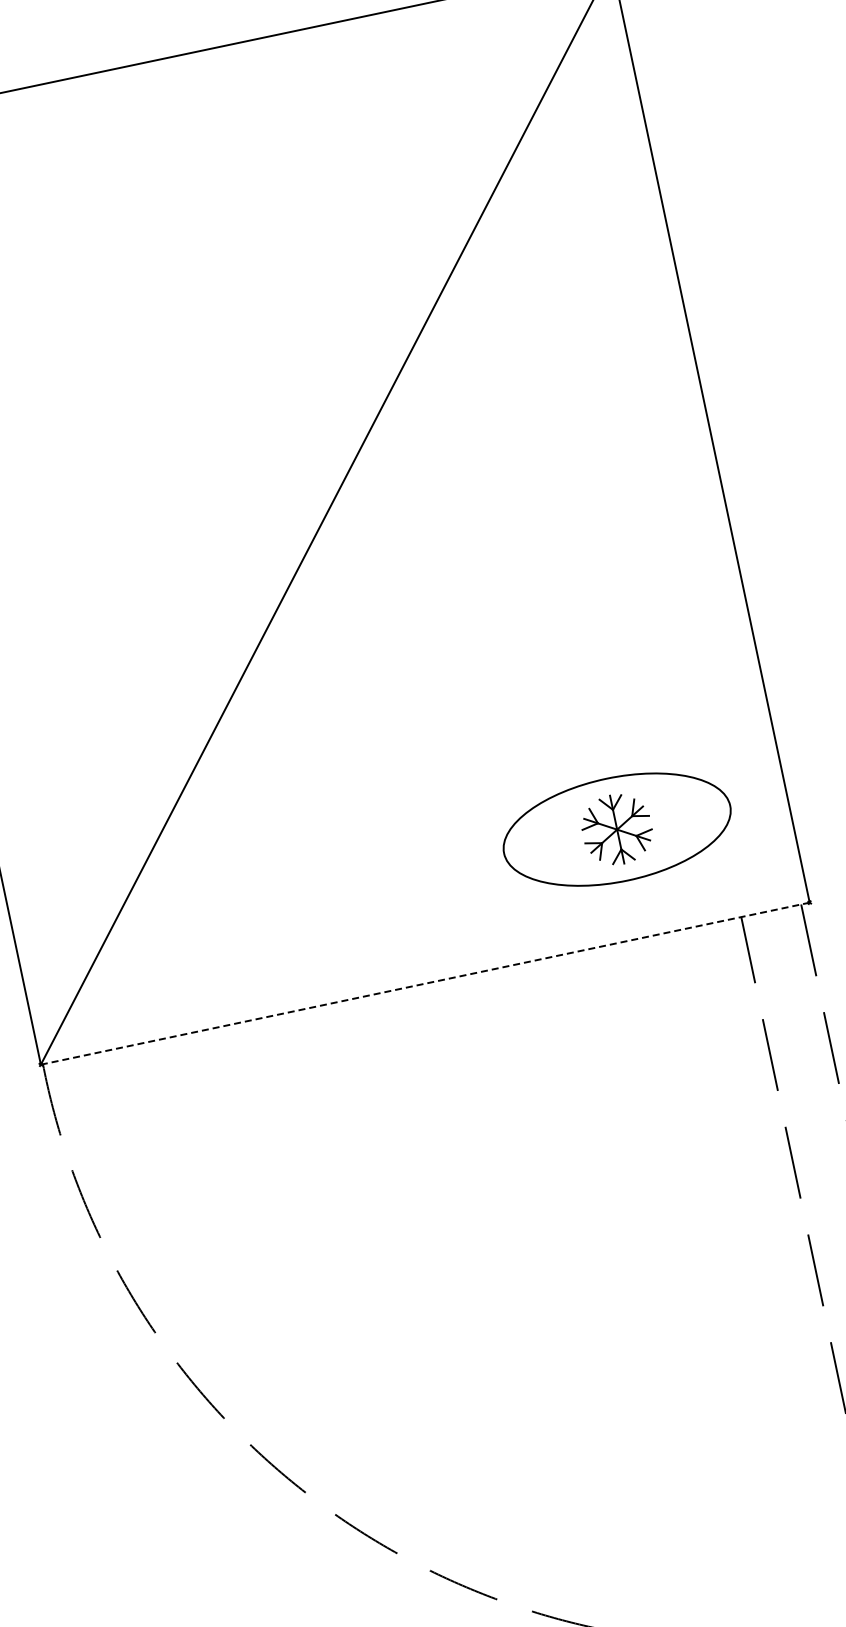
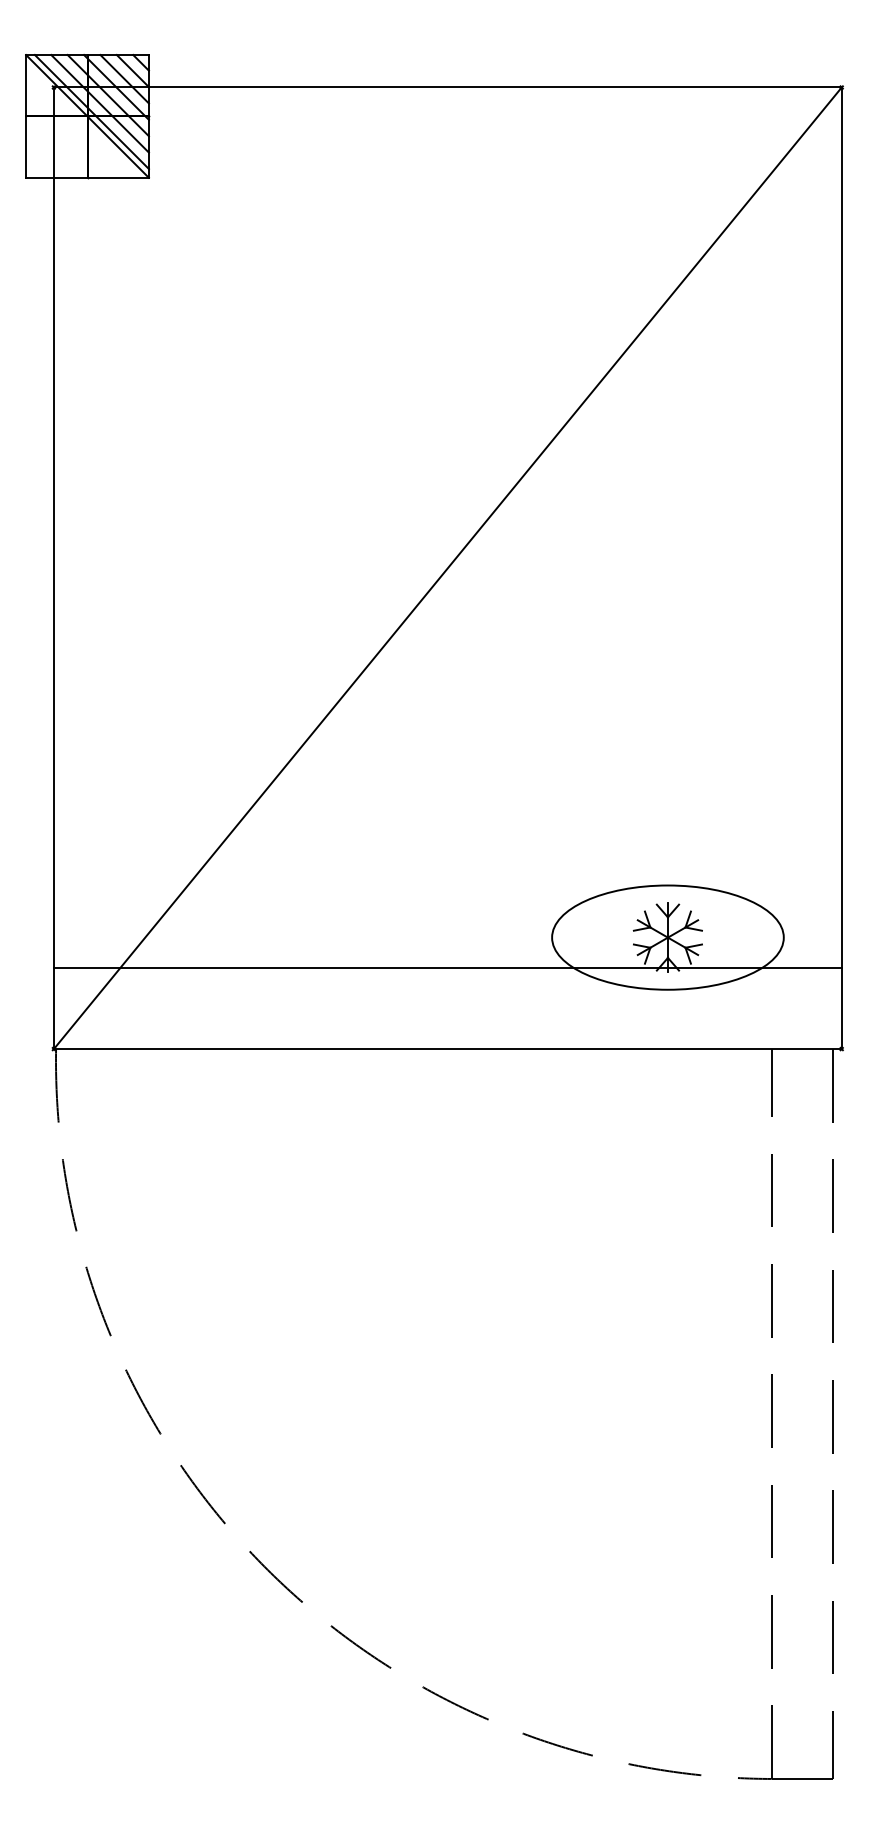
line: (408, 904) -> (447, 967), added
line: (425, 984) -> (447, 1049), dashed -> solid

